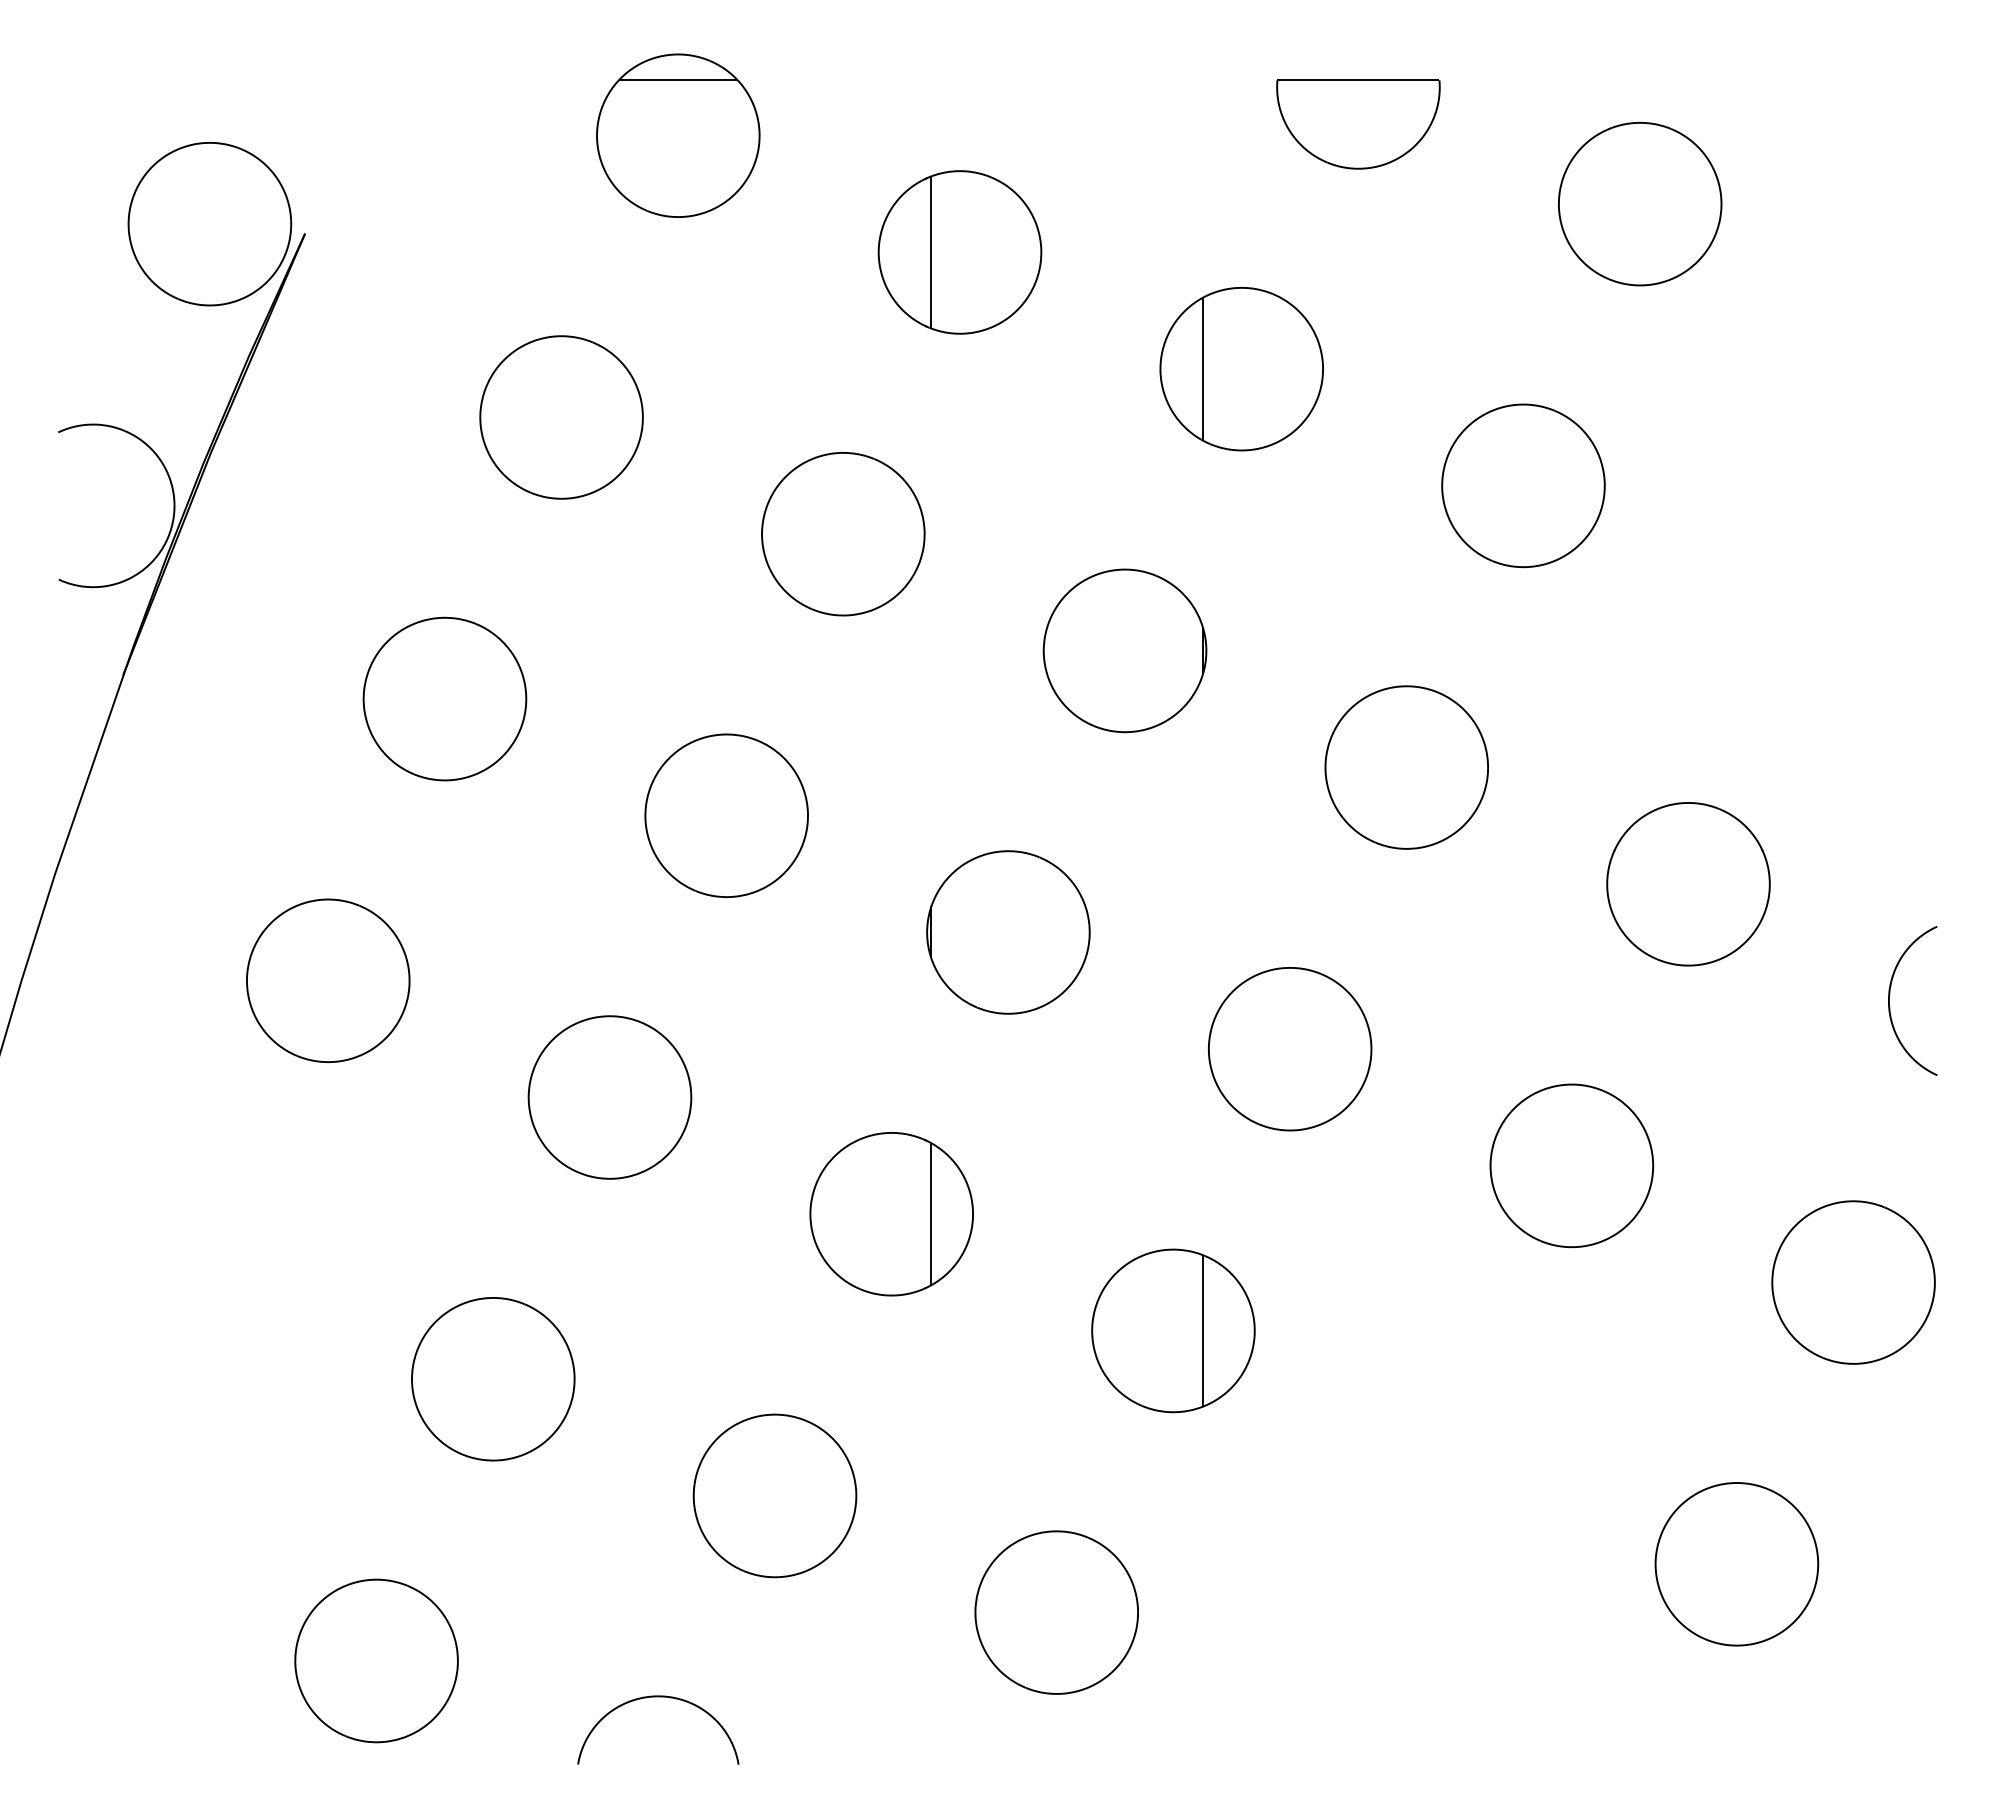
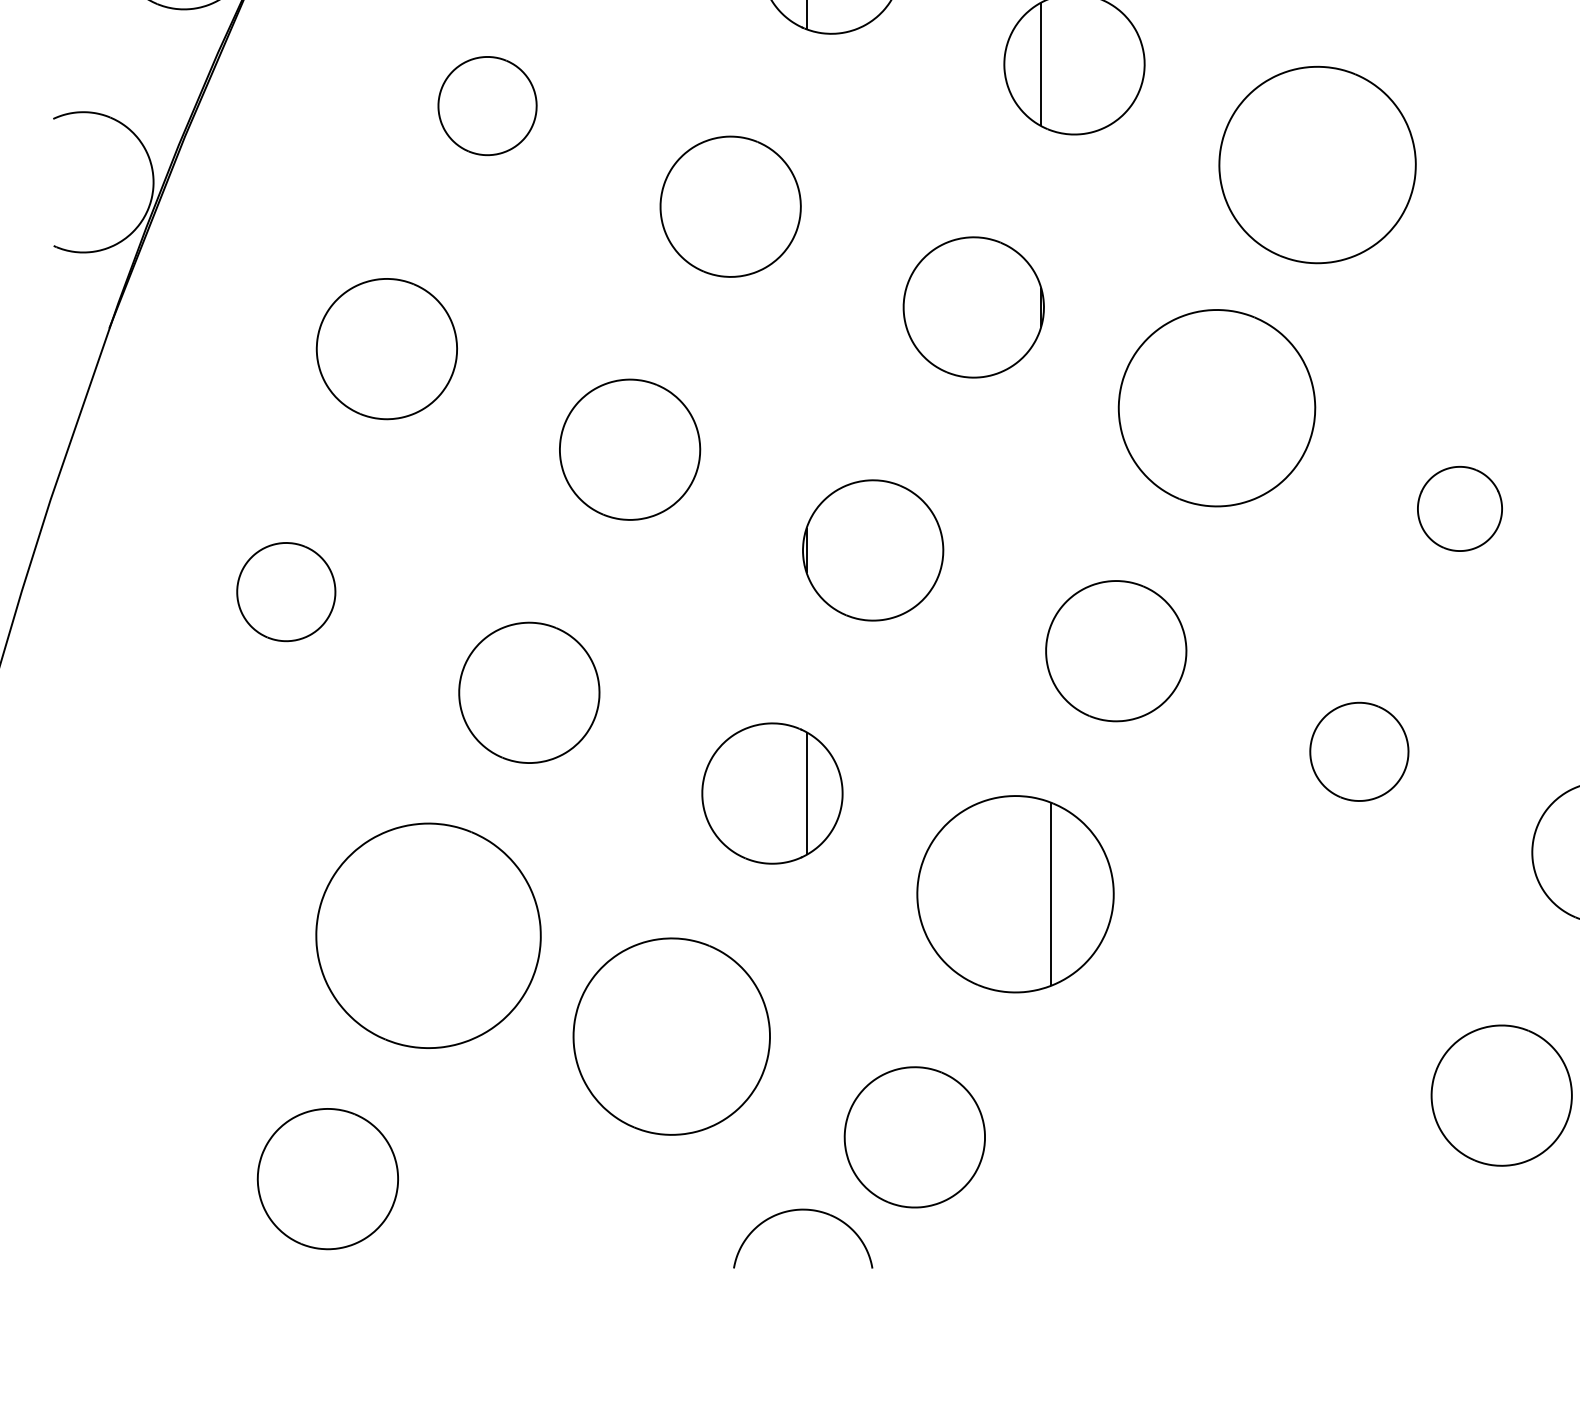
part: (561, 417) -> (487, 106), size x0.7
part: (1523, 485) -> (1317, 164), size x1.4
part: (1406, 767) -> (1216, 408), size x1.4
part: (1688, 884) -> (1459, 509), size x0.6
part: (328, 980) -> (286, 591), size x0.7
part: (1571, 1165) -> (1359, 751), size x0.7
part: (1173, 1330) -> (1015, 893), size x1.4
part: (493, 1379) -> (428, 936), size x1.6
part: (774, 1495) -> (671, 1036), size x1.4
part: (658, 1697) -> (803, 1210), moved

